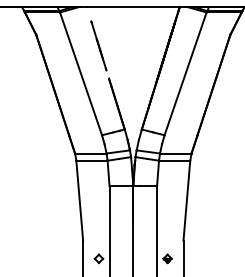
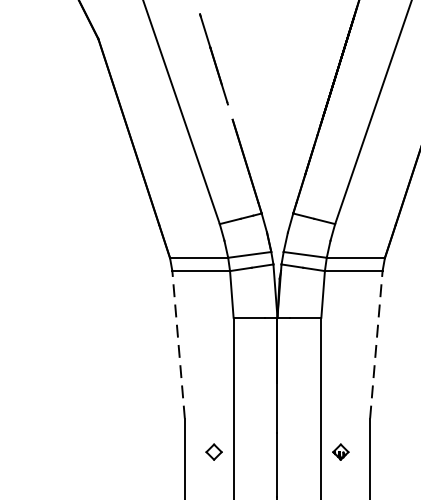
line: (79, 200) -> (178, 344), solid -> dashed
line: (186, 200) -> (375, 344), solid -> dashed

